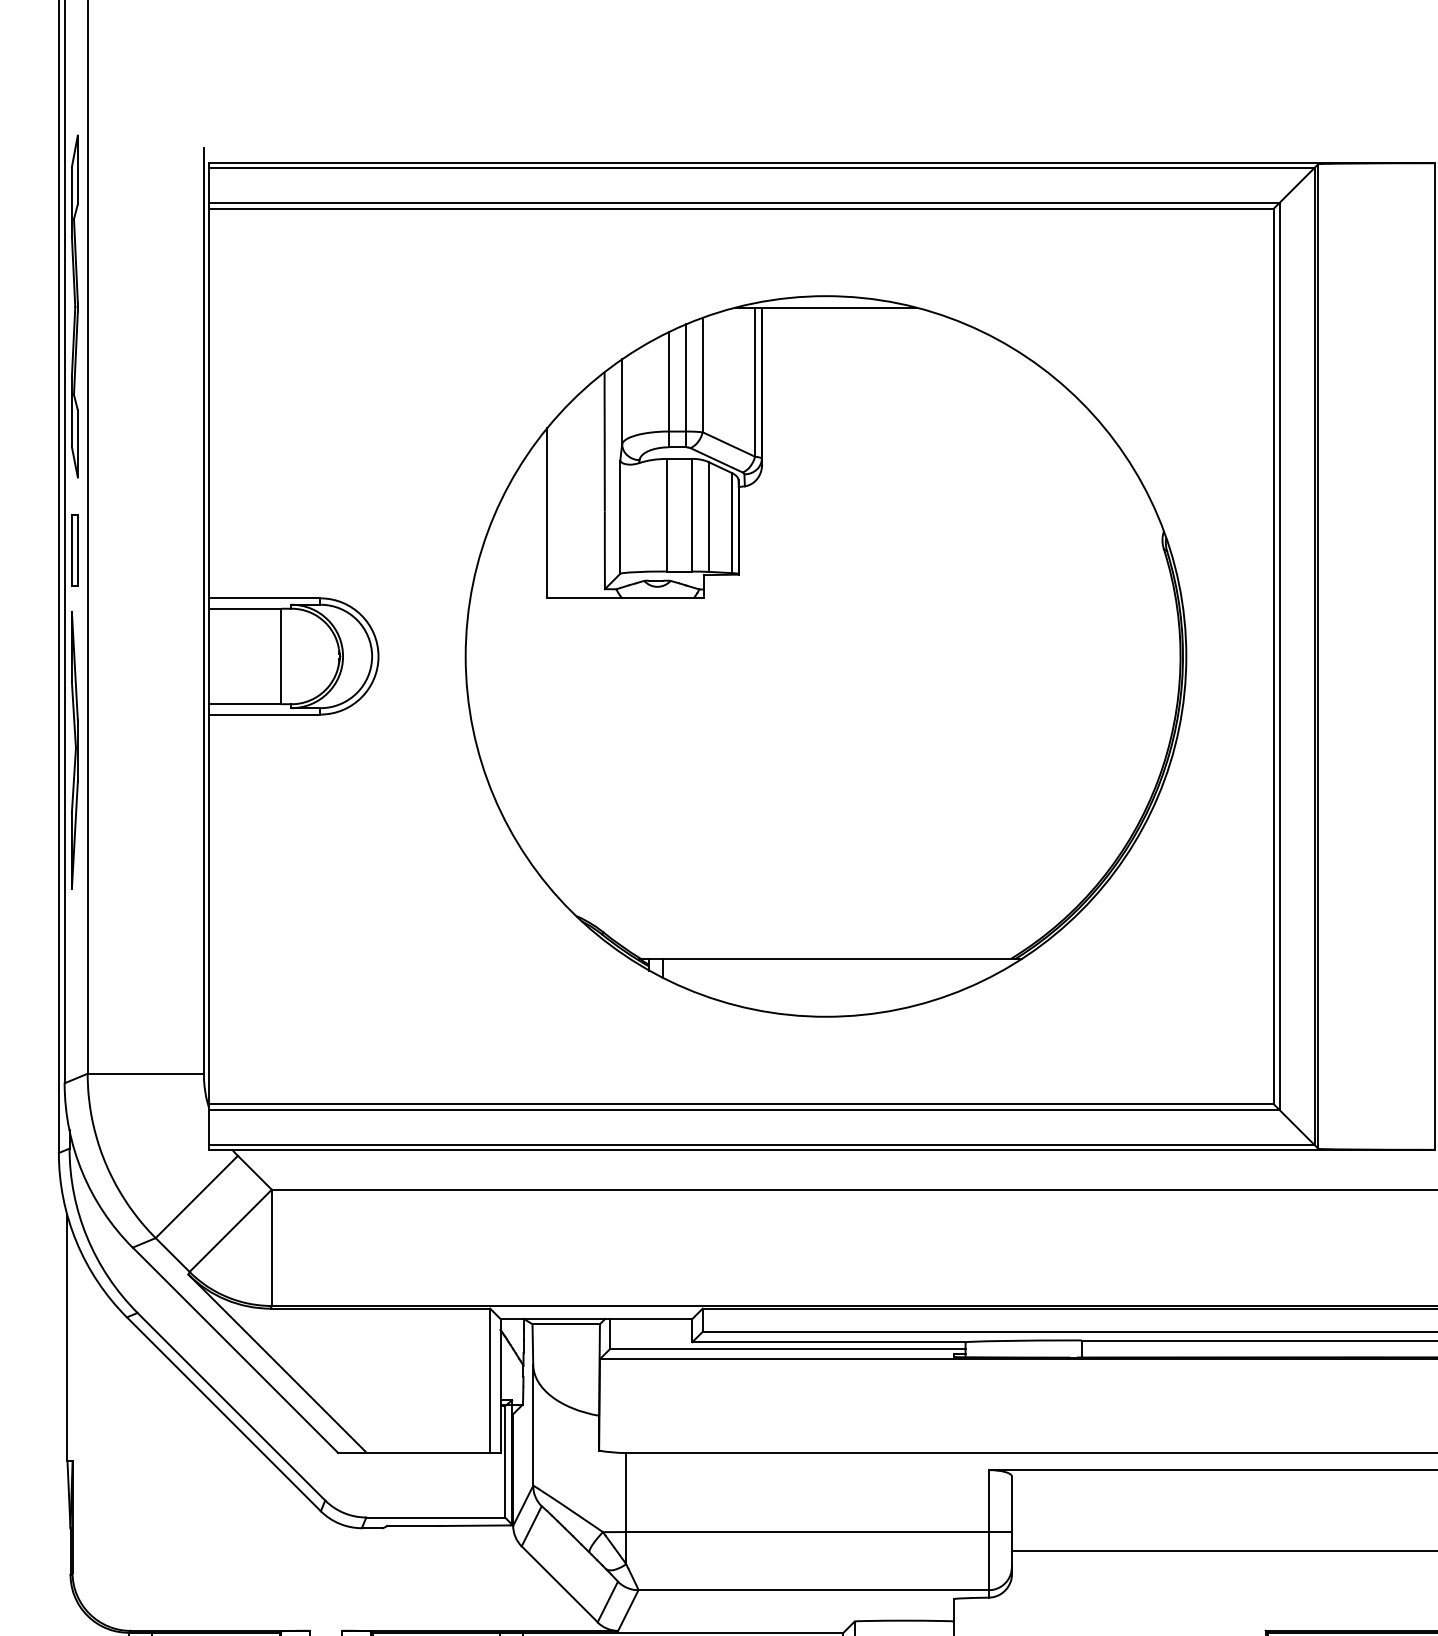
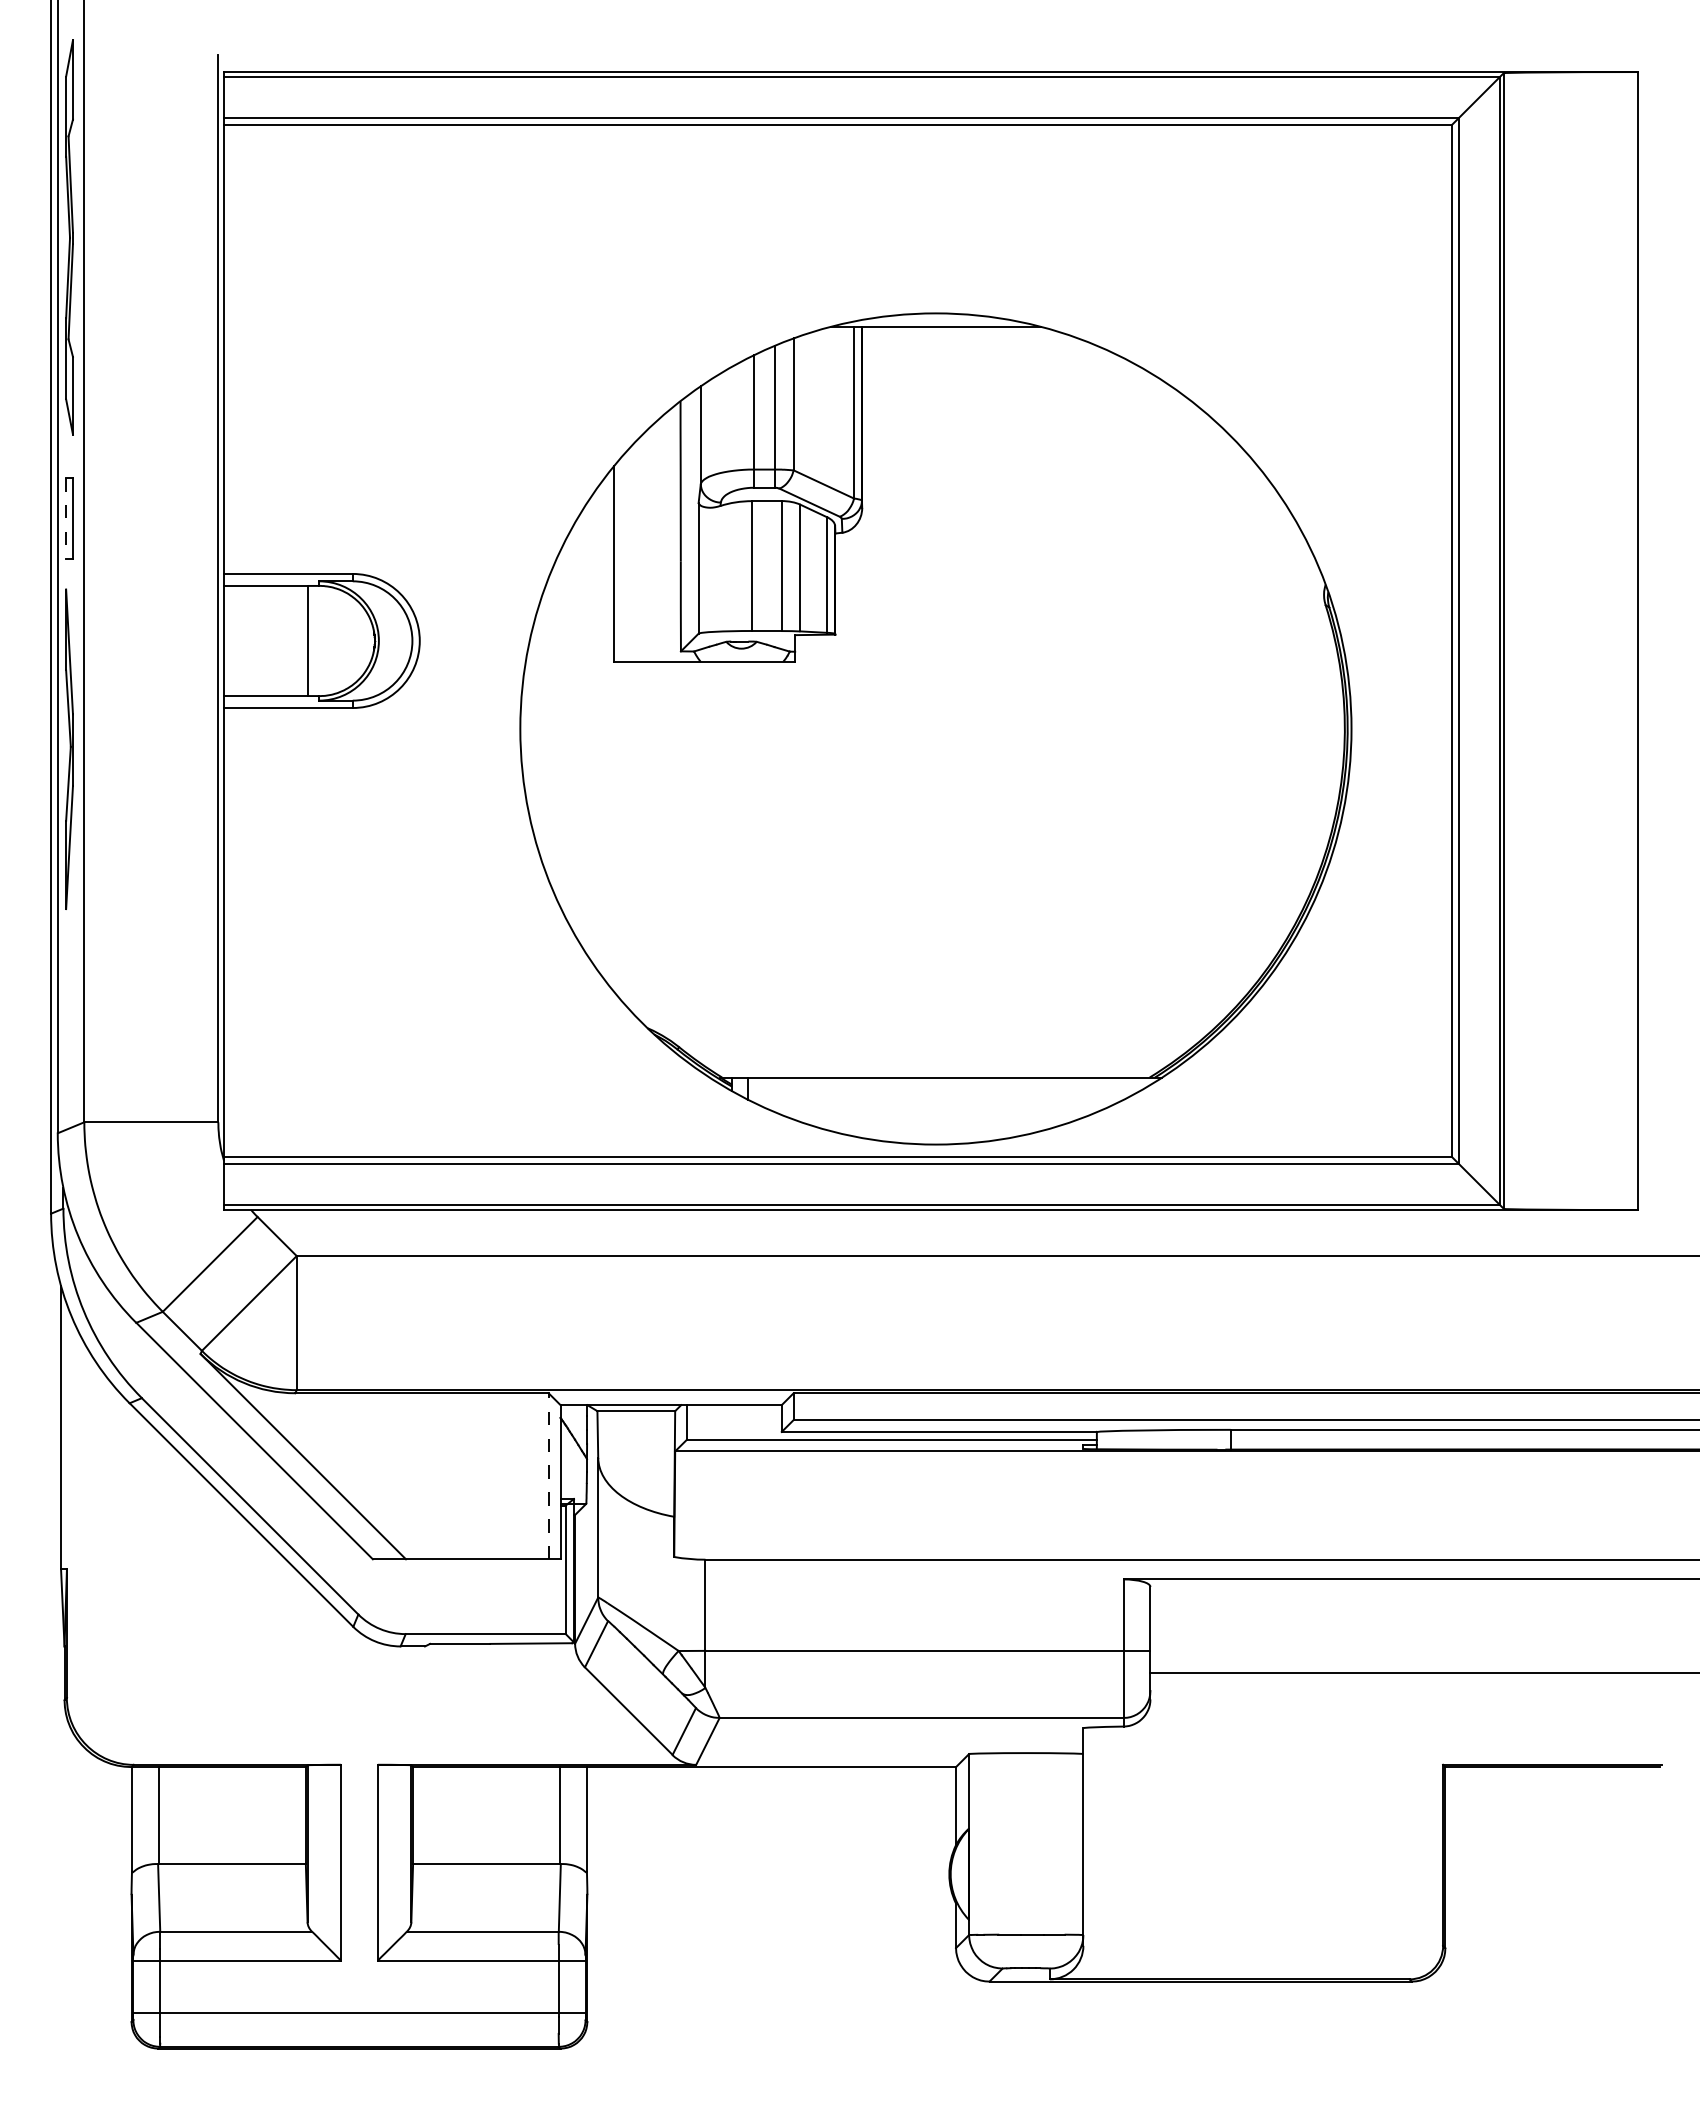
line: (72, 550) -> (66, 518), solid -> dashed
part: (825, 656) -> (935, 728), moved
line: (490, 1379) -> (548, 1475), solid -> dashed

